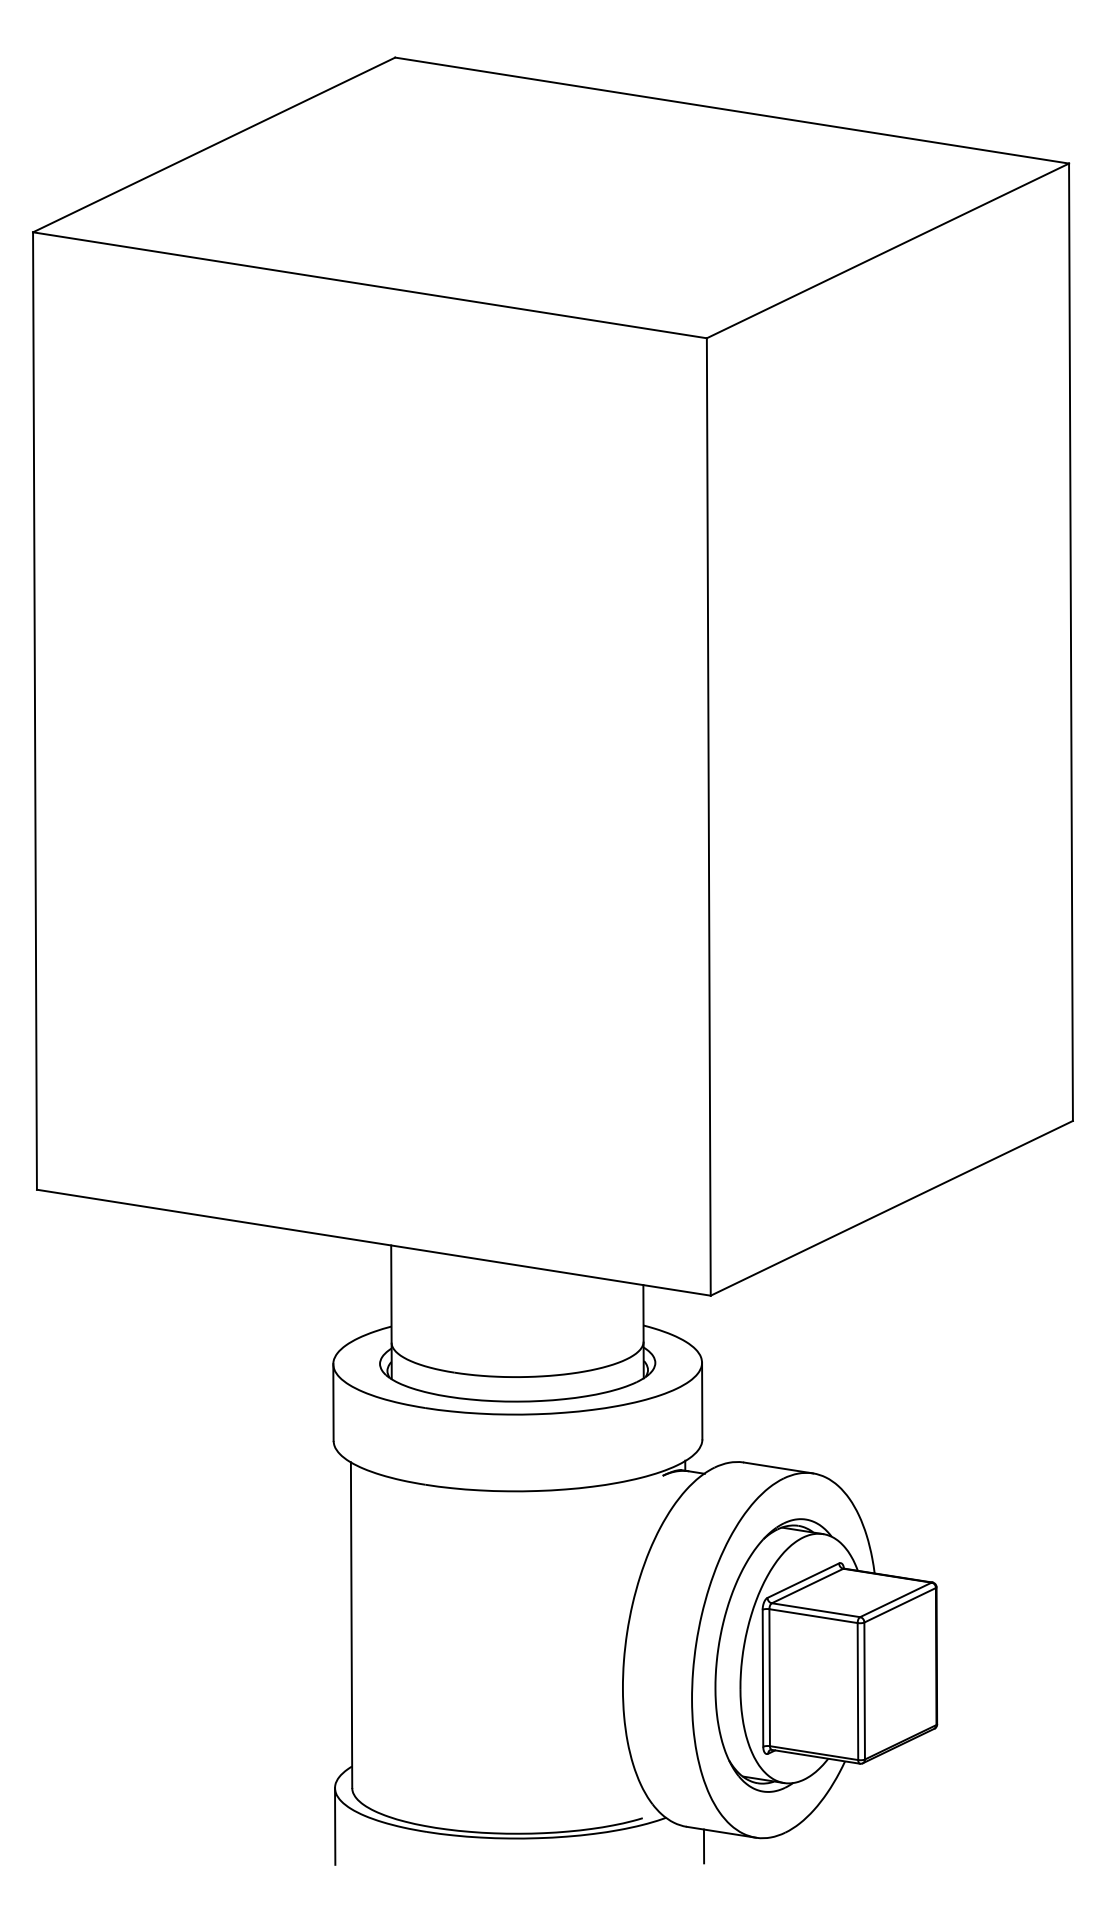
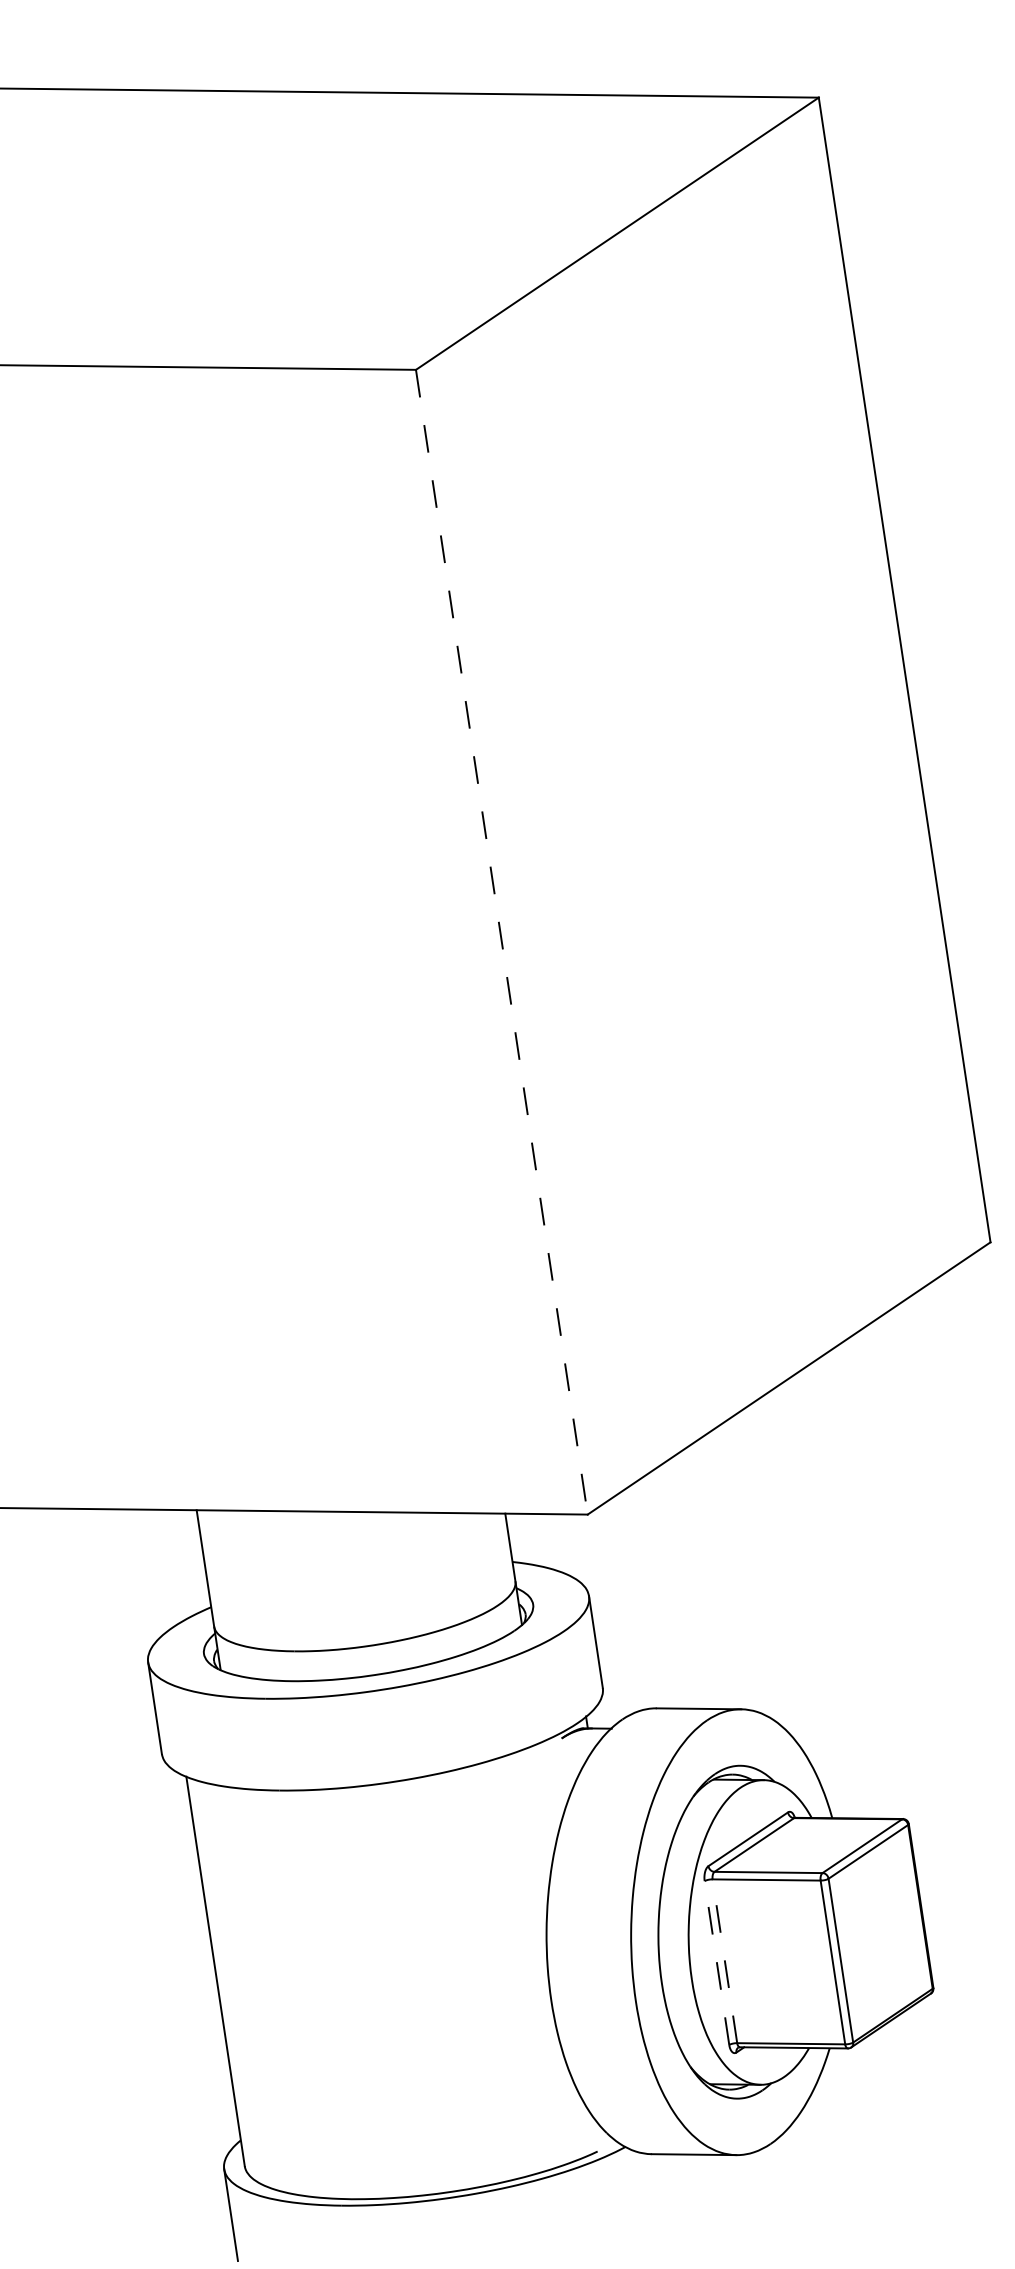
line: (708, 816) -> (501, 941), solid -> dashed
line: (762, 1677) -> (716, 1962), solid -> dashed
line: (769, 1677) -> (724, 1961), solid -> dashed
line: (703, 1846) -> (675, 2174), removed

